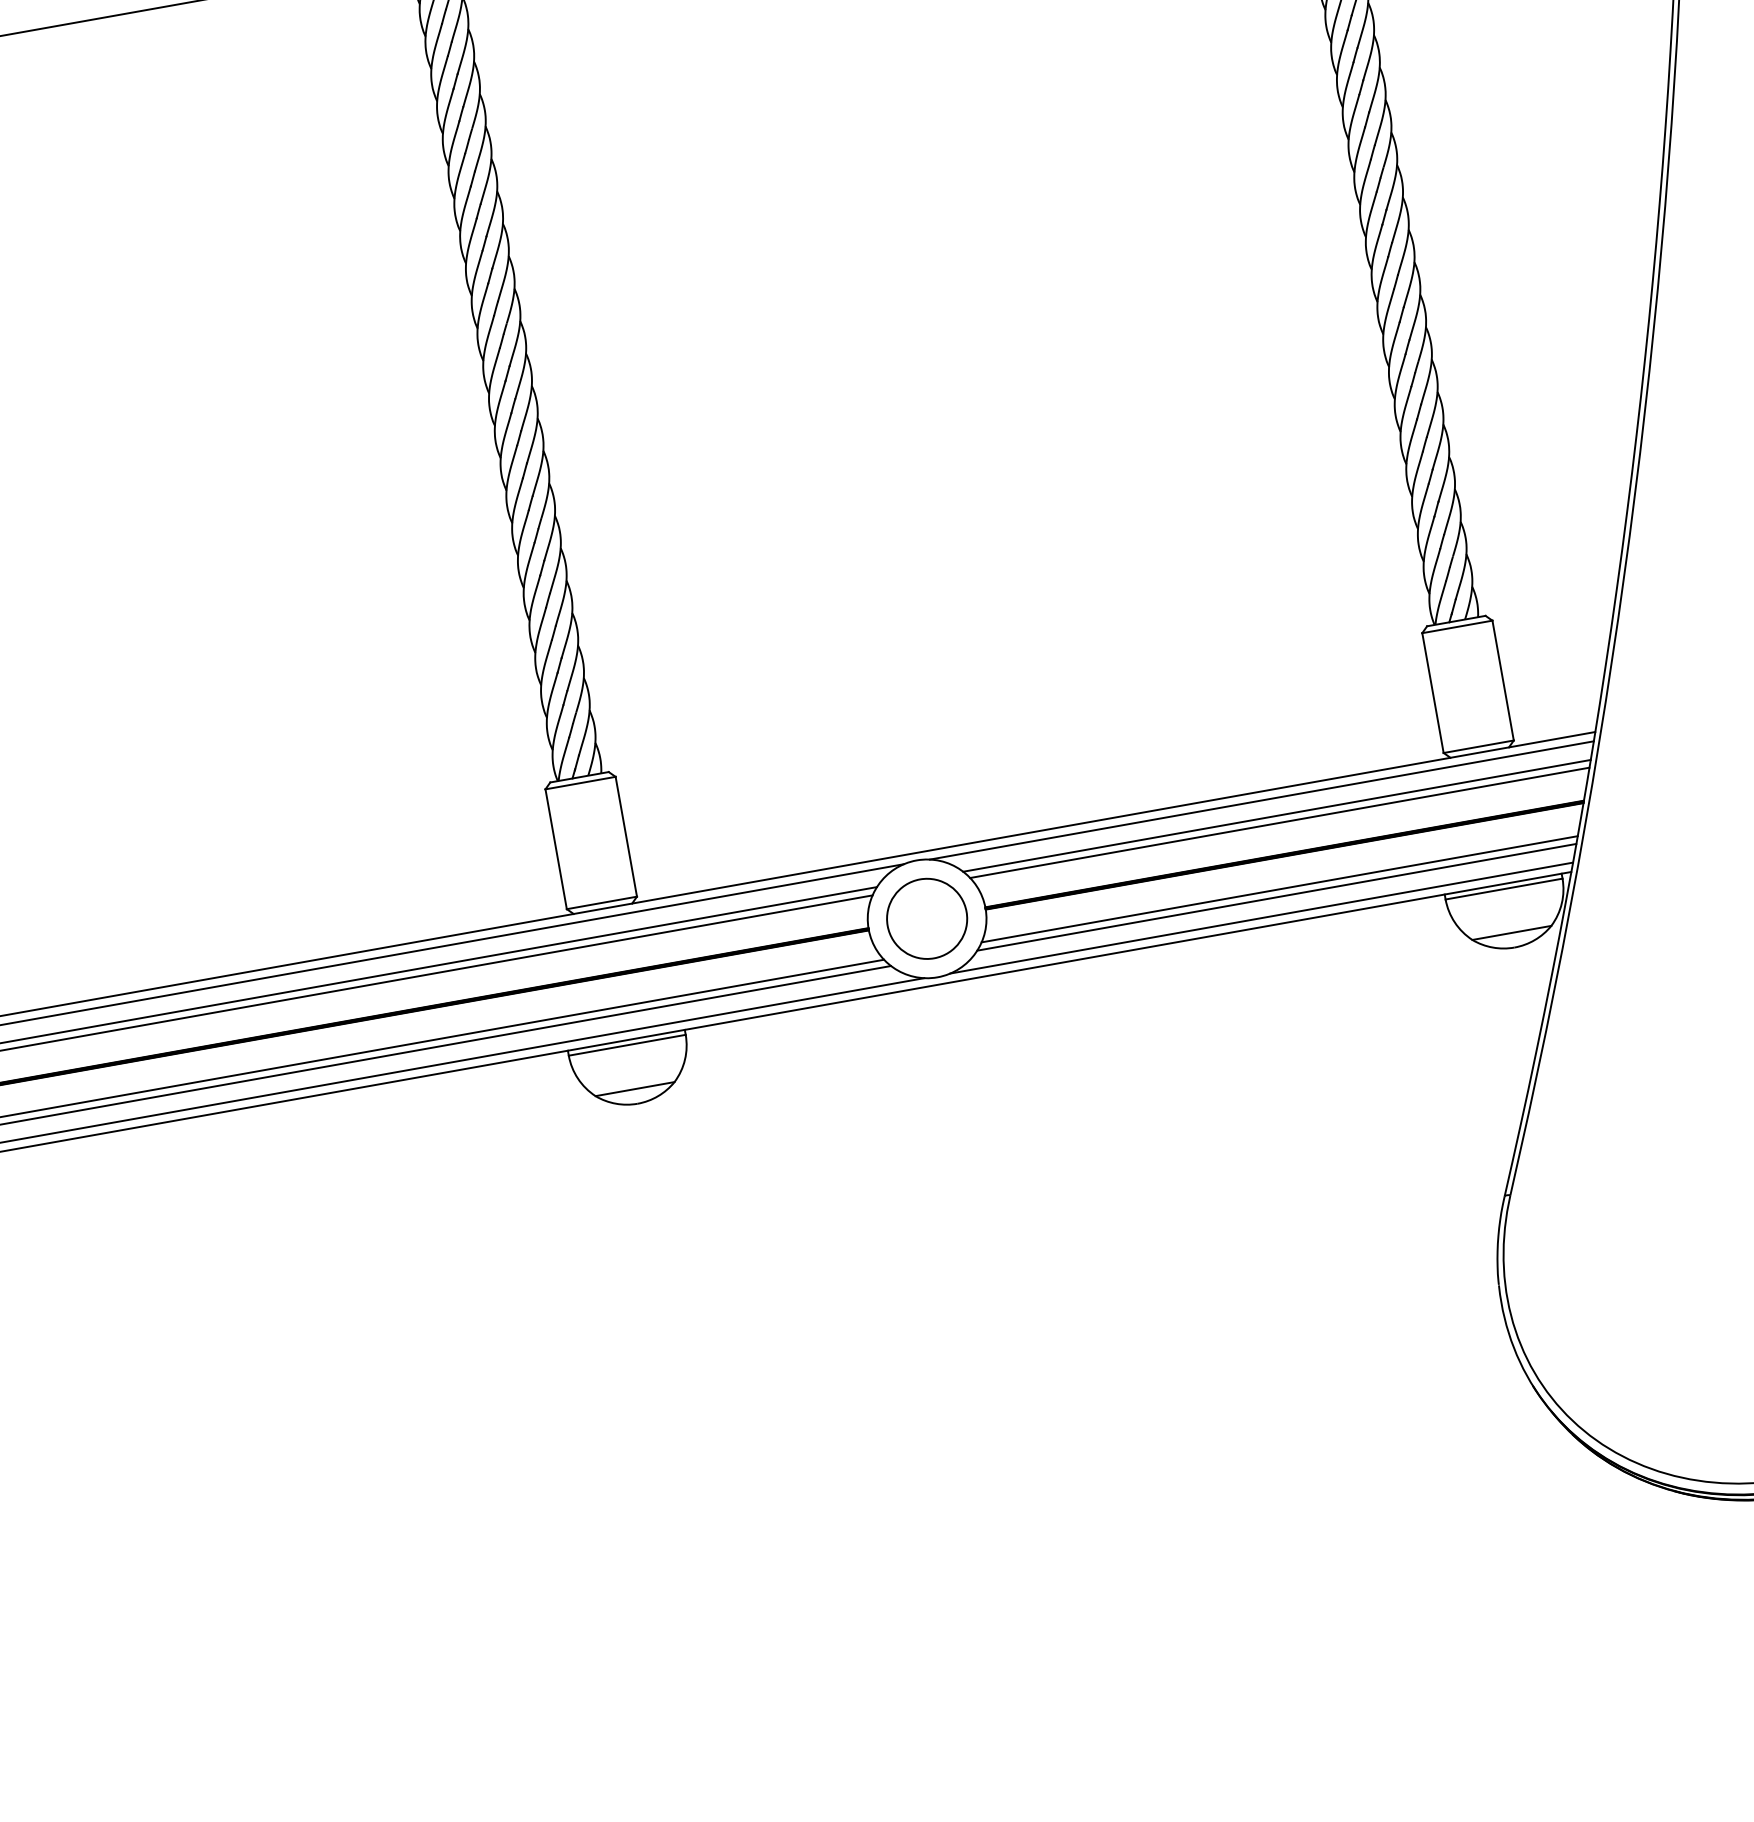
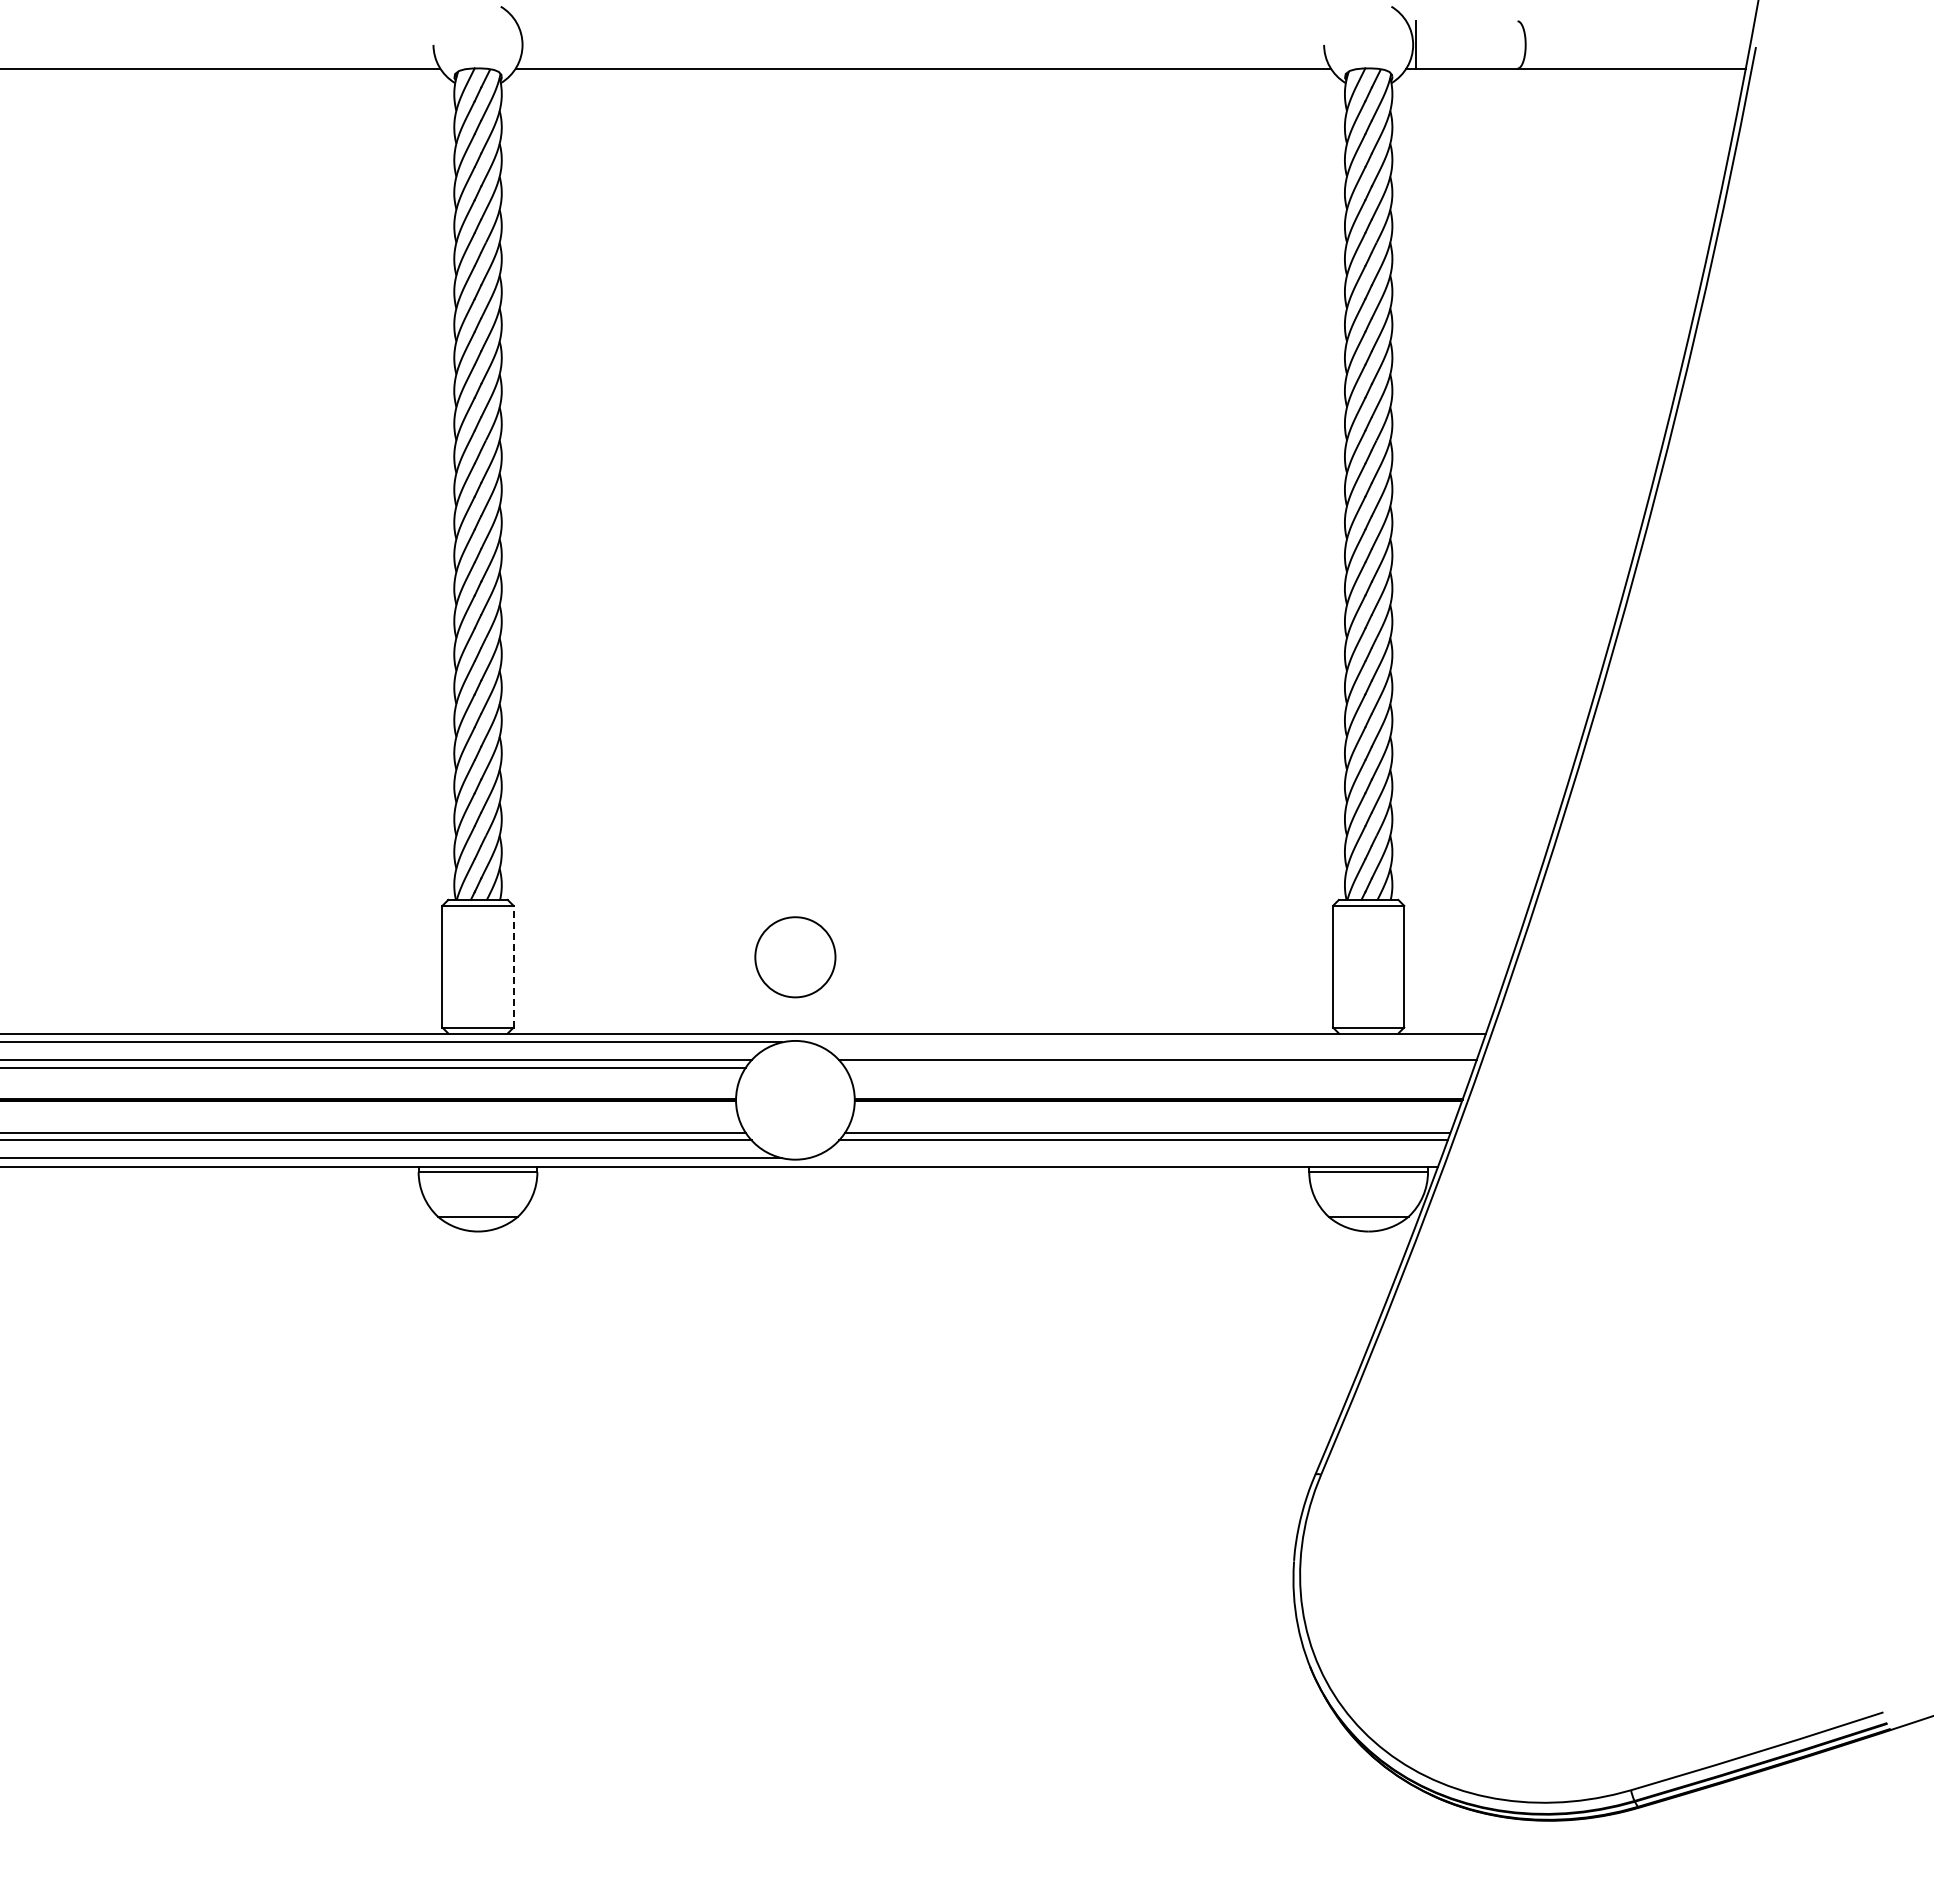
line: (1261, 800) -> (1145, 1042), removed
line: (1278, 822) -> (1158, 1067), removed
line: (626, 836) -> (513, 966), solid -> dashed
line: (1261, 918) -> (1124, 1158), removed
circle: (927, 919) -> (795, 957), moved

